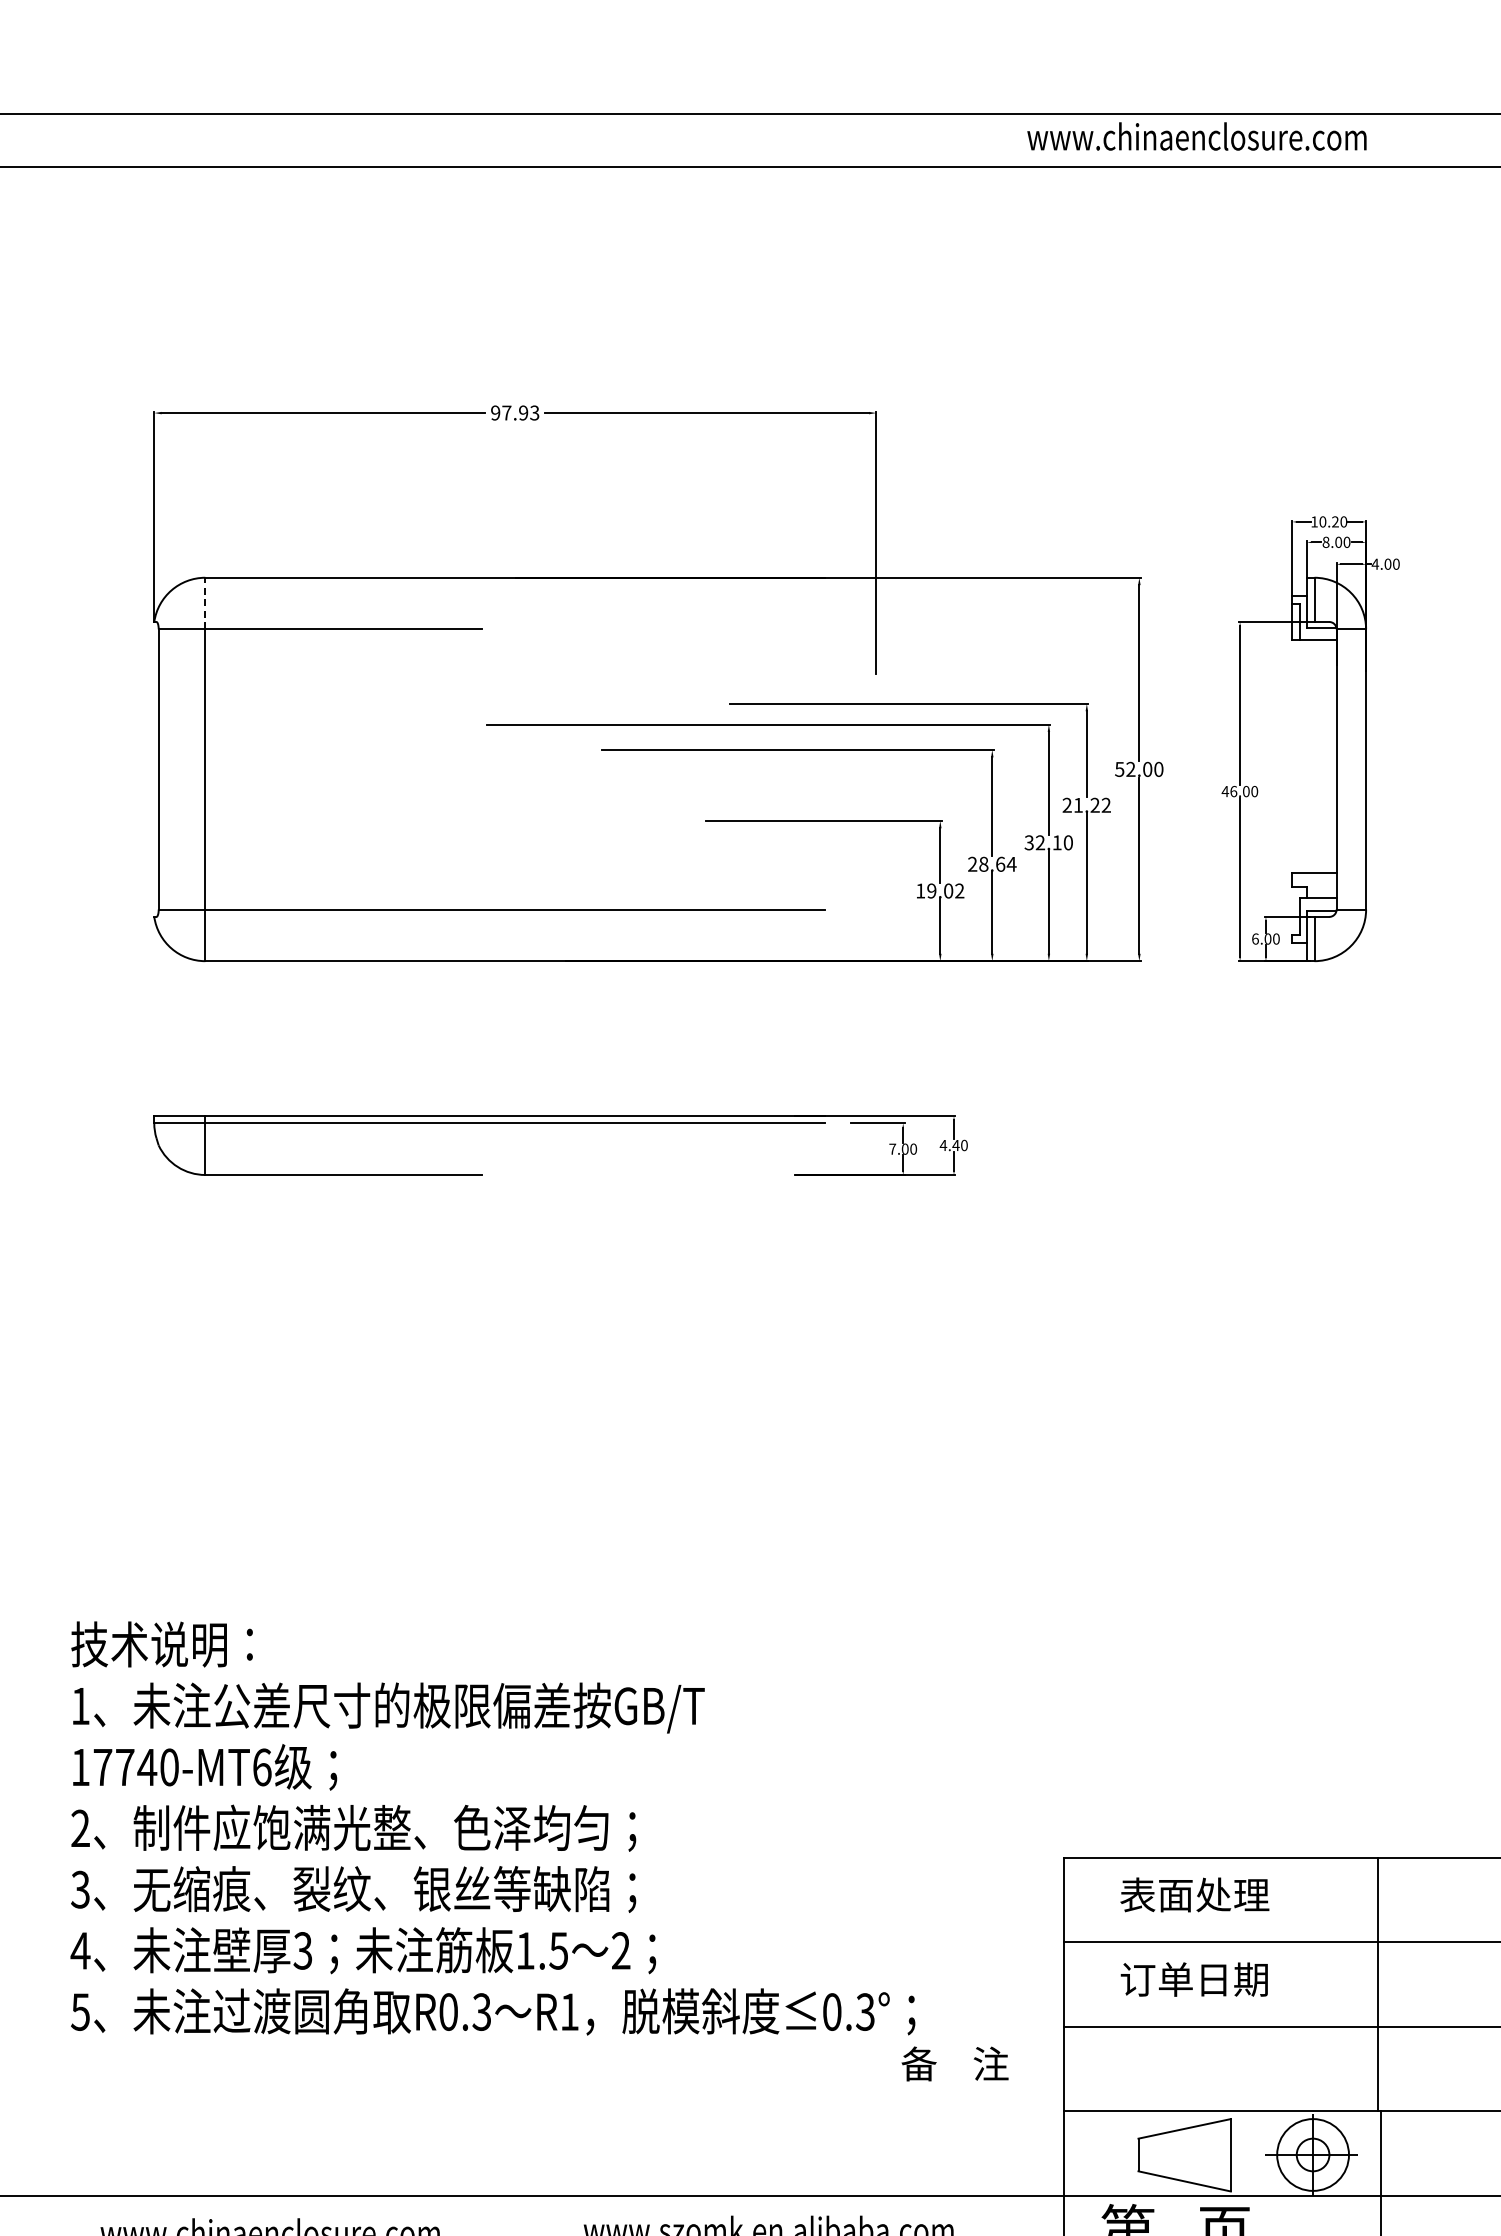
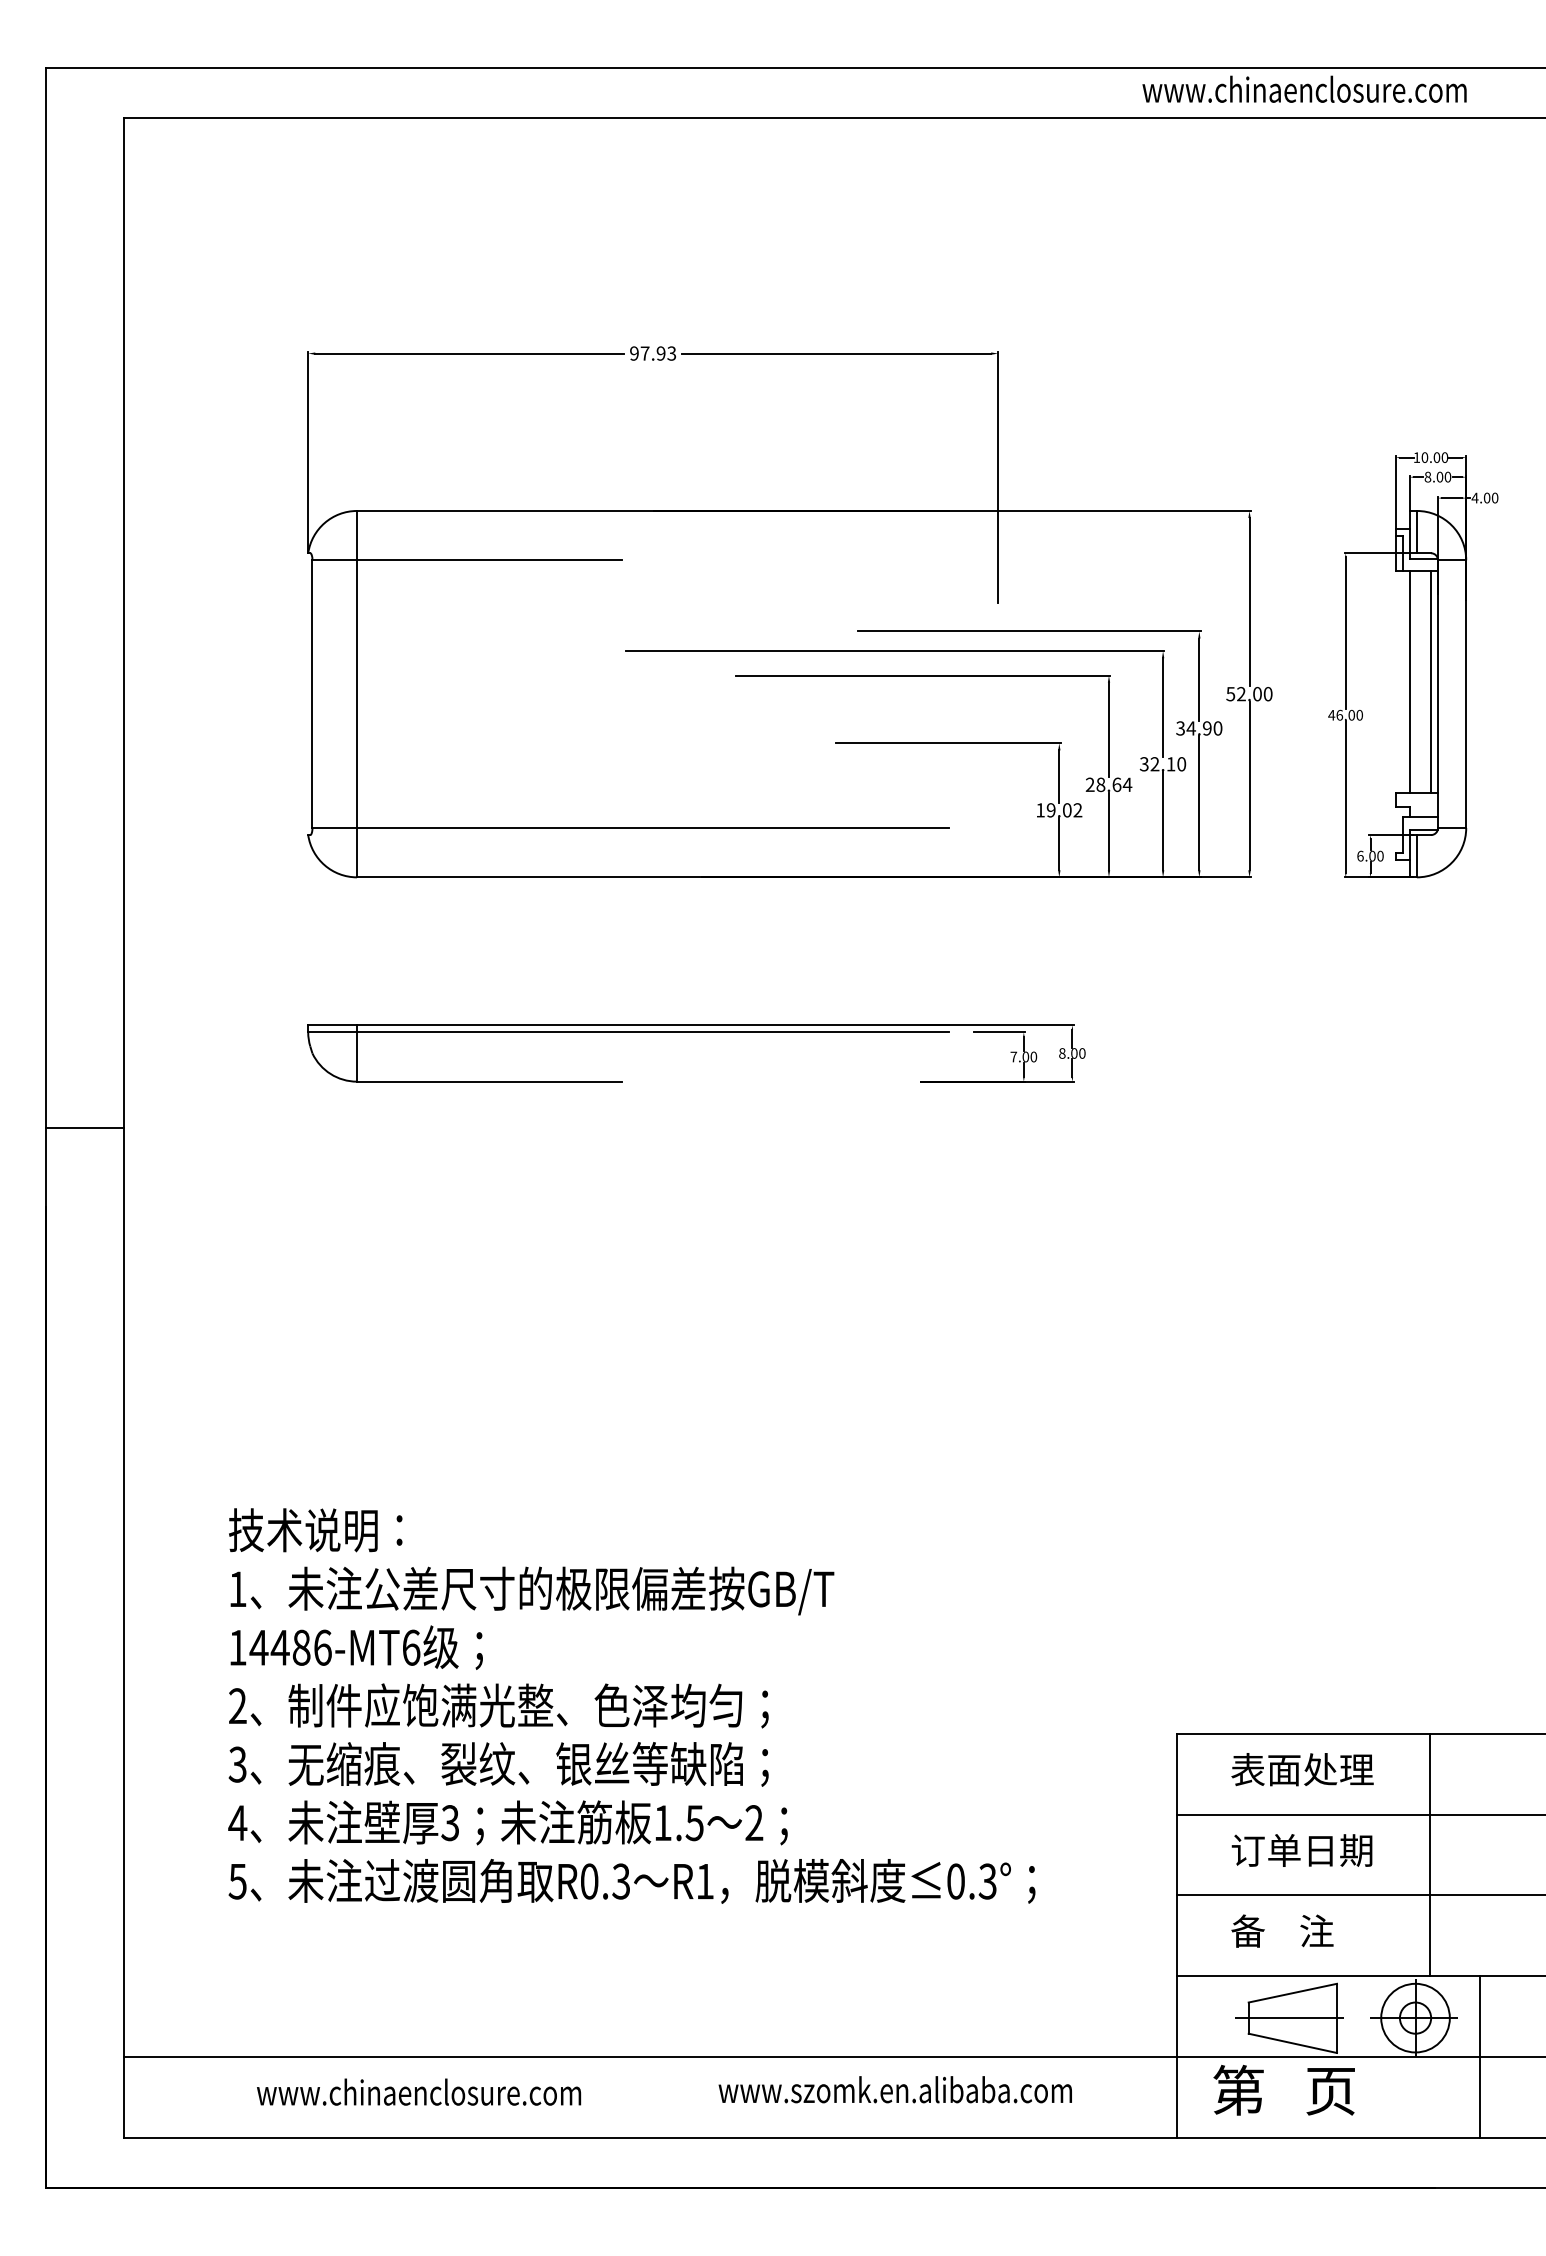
text: (1335, 521) -> (1436, 457), 10.20 -> 10.00
line: (205, 603) -> (357, 535), dashed -> solid
line: (1306, 756) -> (1409, 681), added
line: (1328, 756) -> (1430, 681), added
text: (1087, 805) -> (1199, 728), 21.22 -> 34.90
text: (948, 1145) -> (1067, 1053), 4.40 -> 8.00
text: (135, 1767) -> (290, 1647), 17740-MT6 -> 14486-MT6
line: (1377, 1983) -> (1429, 1854), moved
text: (955, 2063) -> (1282, 1930), moved
line: (1180, 2155) -> (1288, 2018), added

